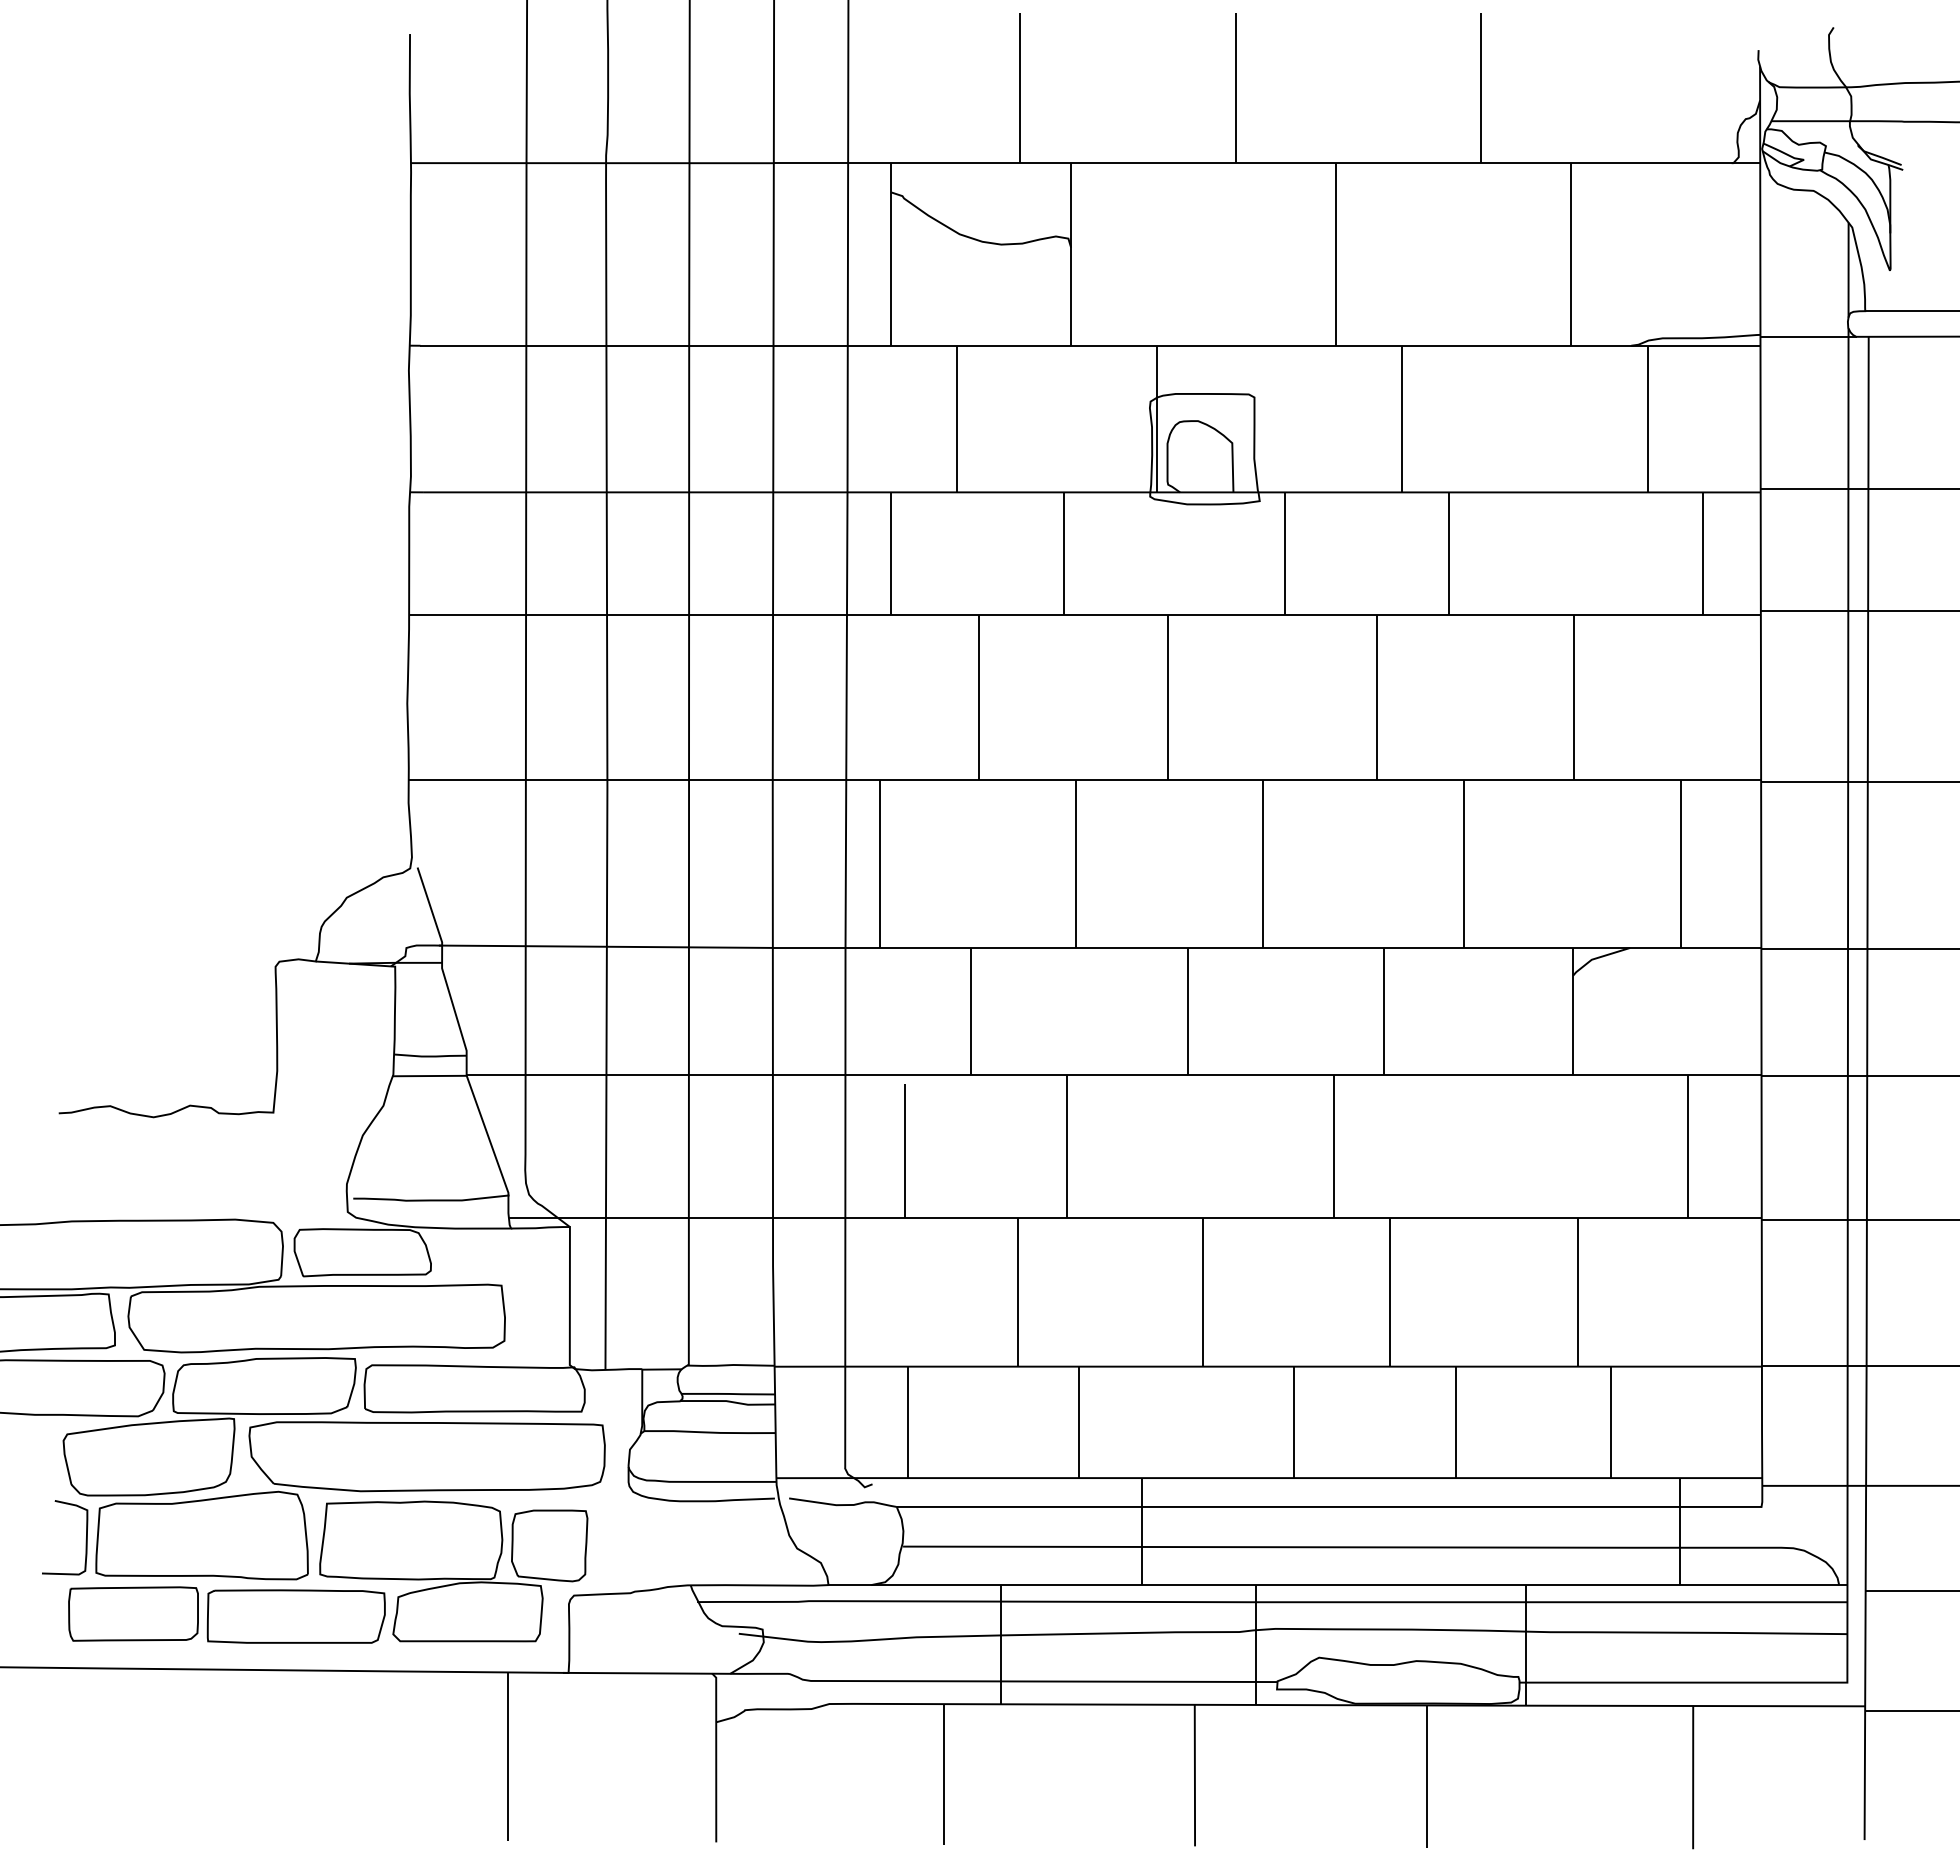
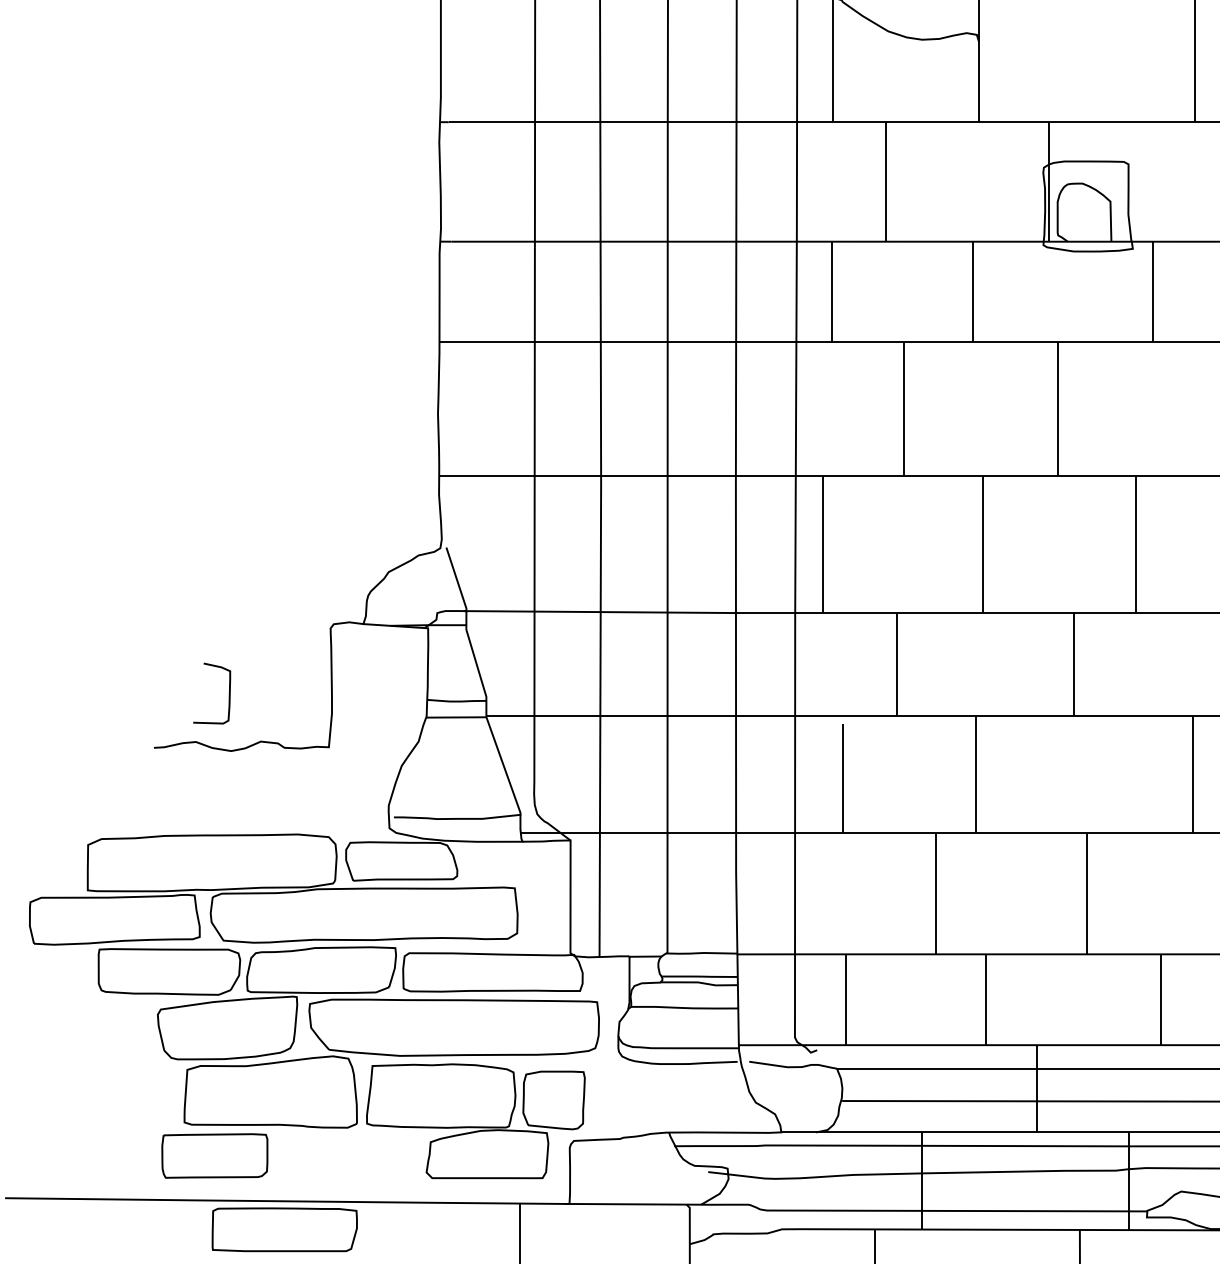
curve: (85, 1540) -> (228, 695), moved
part: (295, 1616) -> (284, 1229), moved

